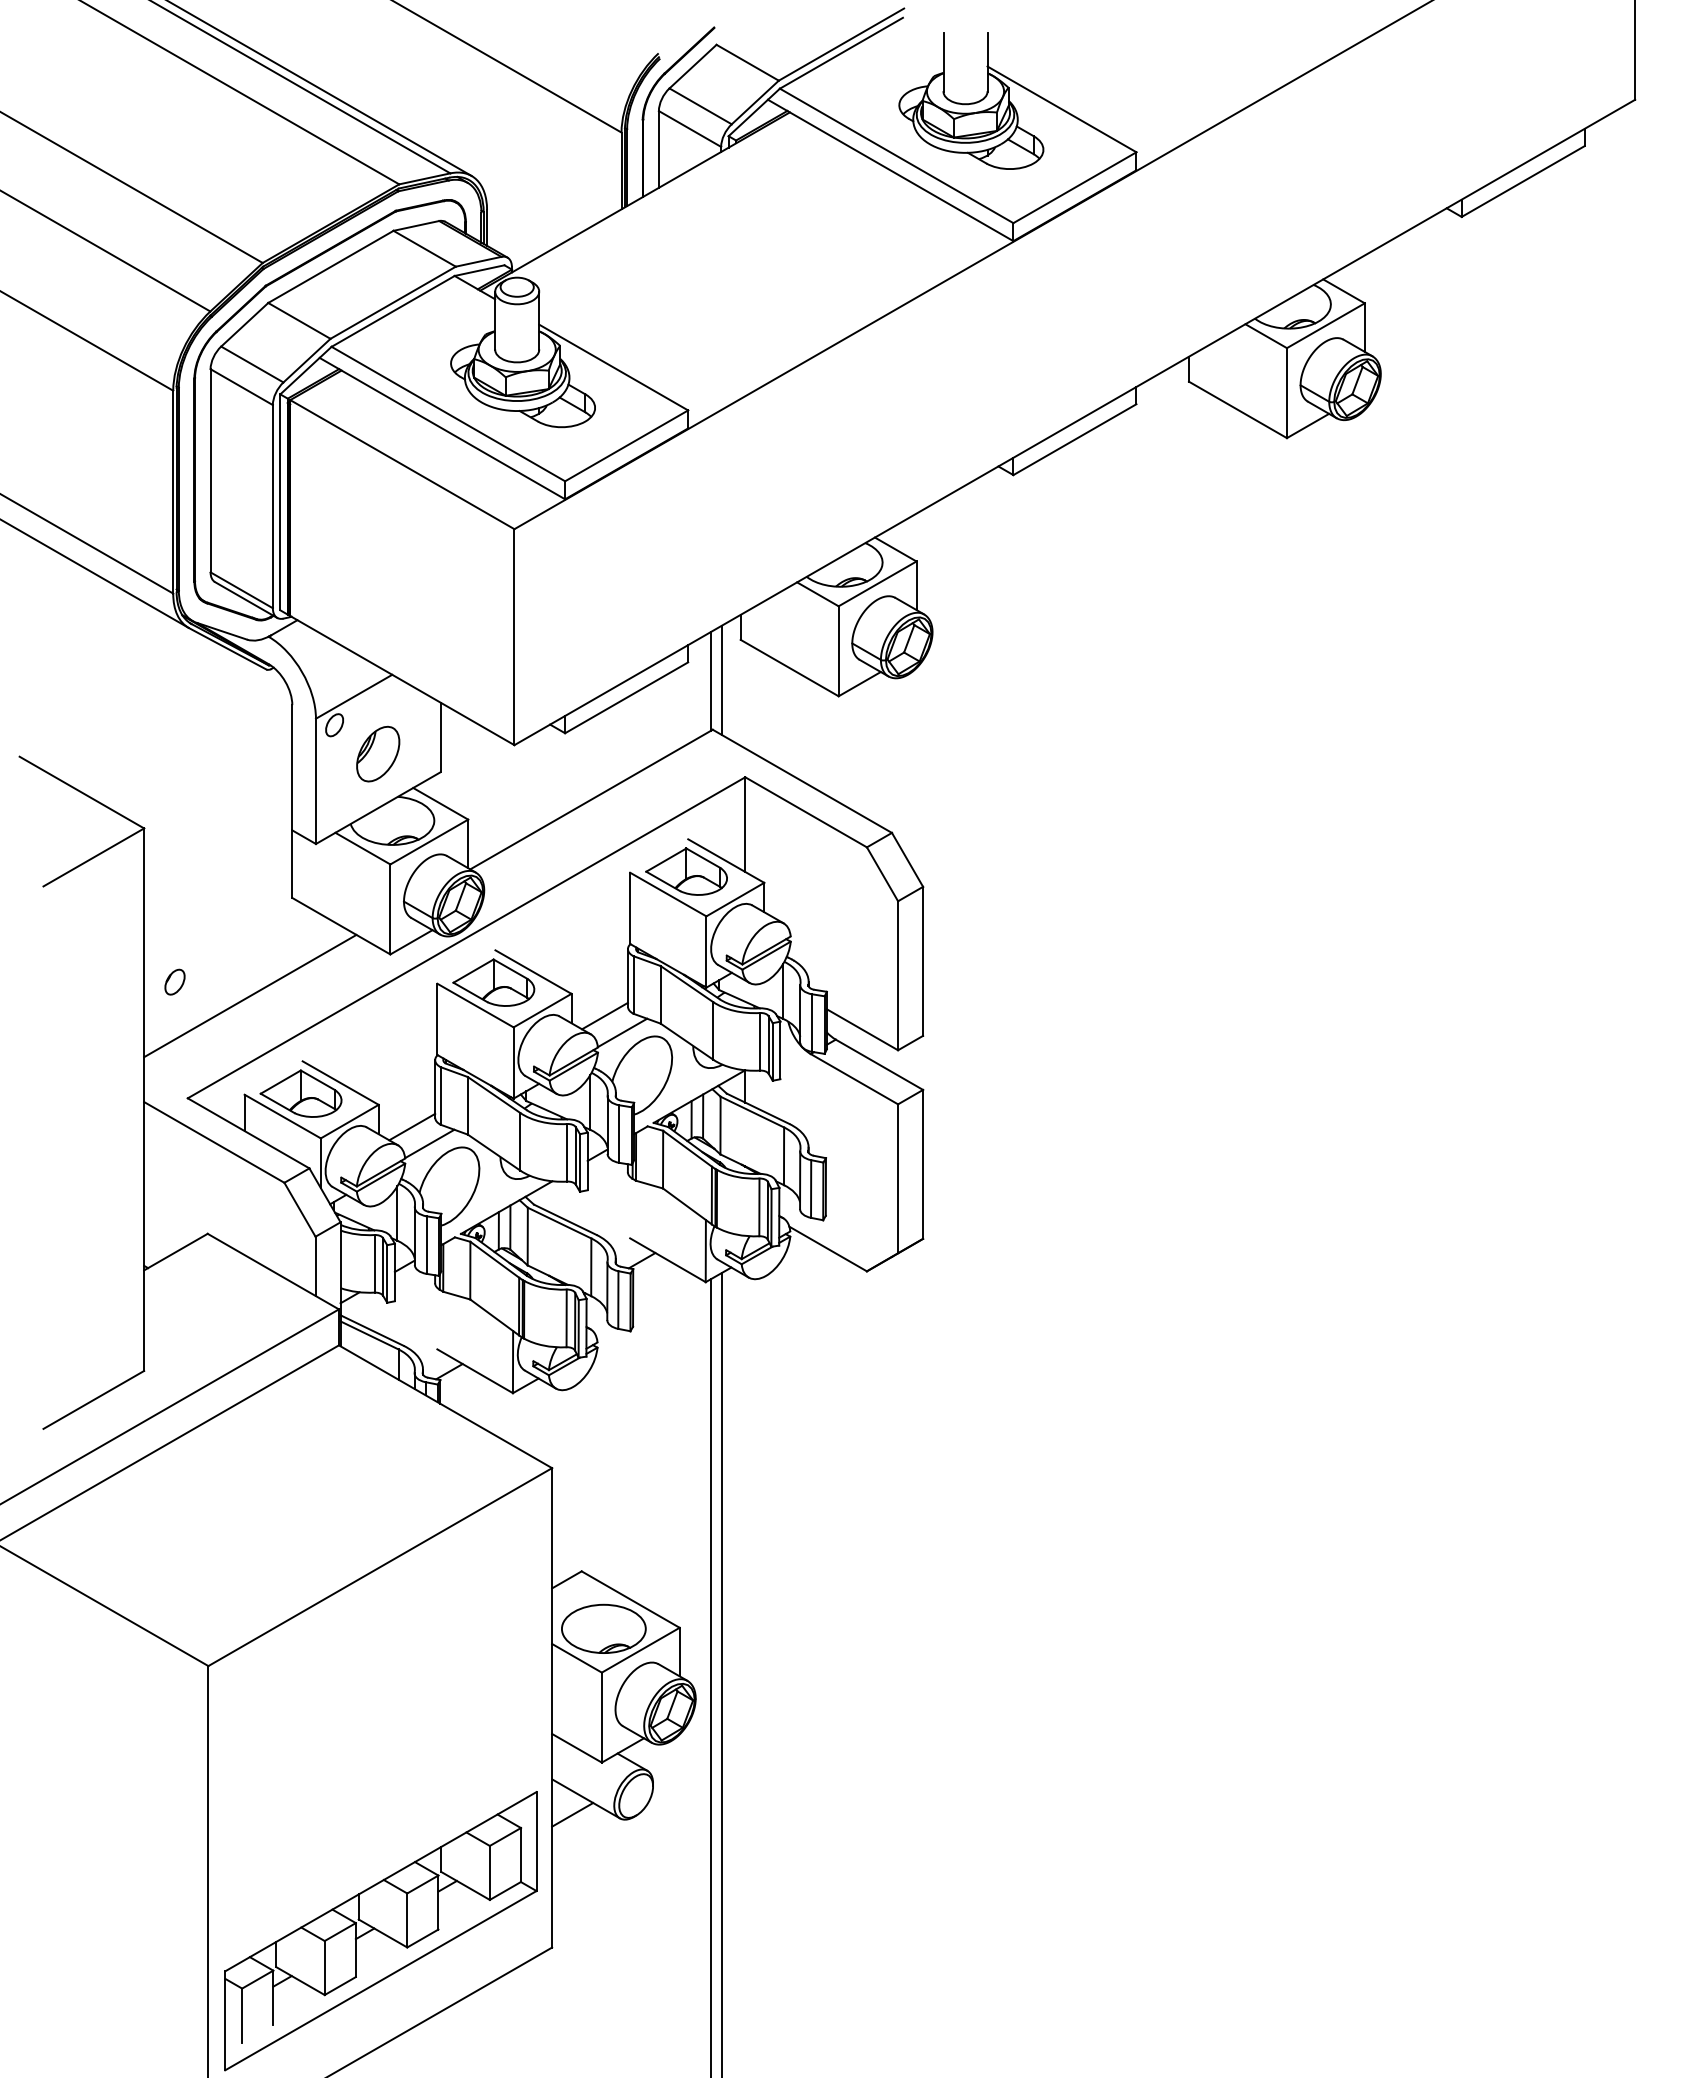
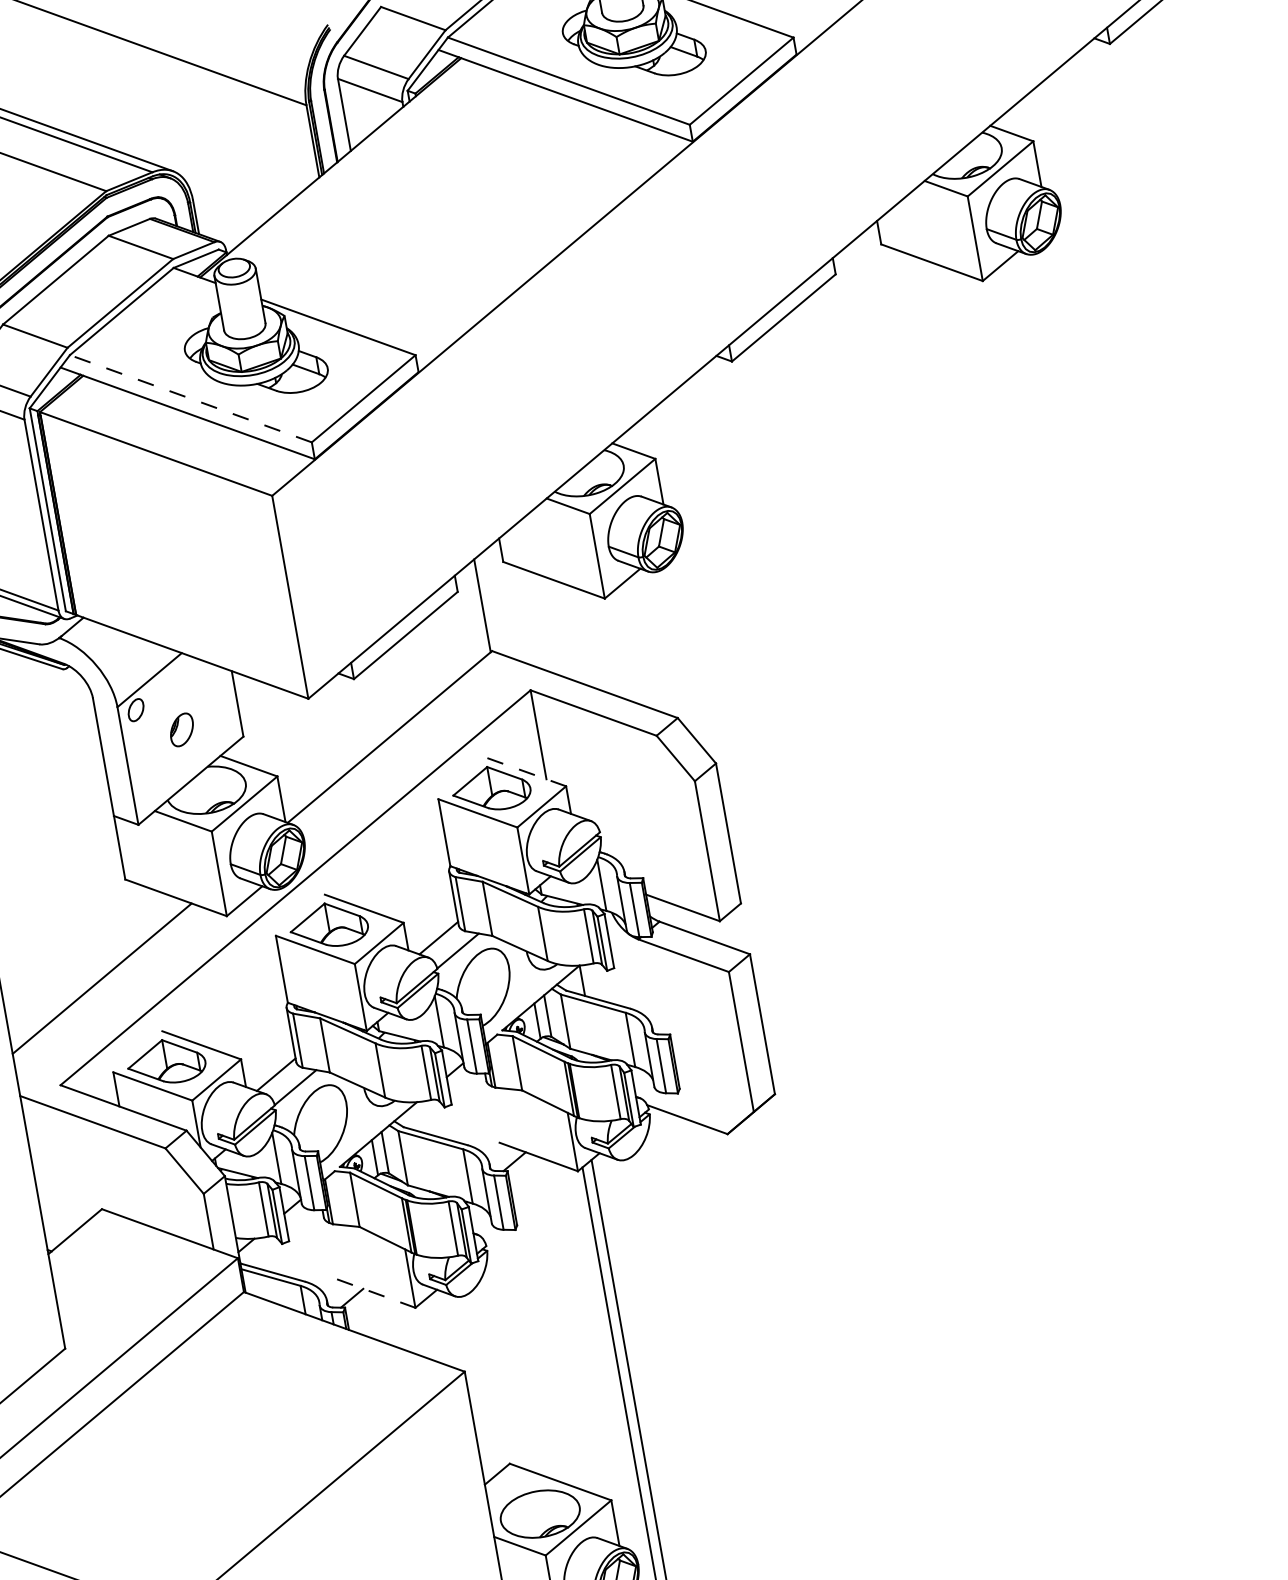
line: (448, 414) -> (191, 399), solid -> dashed
line: (721, 679) -> (491, 602), removed
part: (378, 753) -> (182, 729), size x0.6
line: (726, 861) -> (527, 772), solid -> dashed
part: (174, 981) -> (28, 977), removed
line: (475, 1371) -> (376, 1293), solid -> dashed

